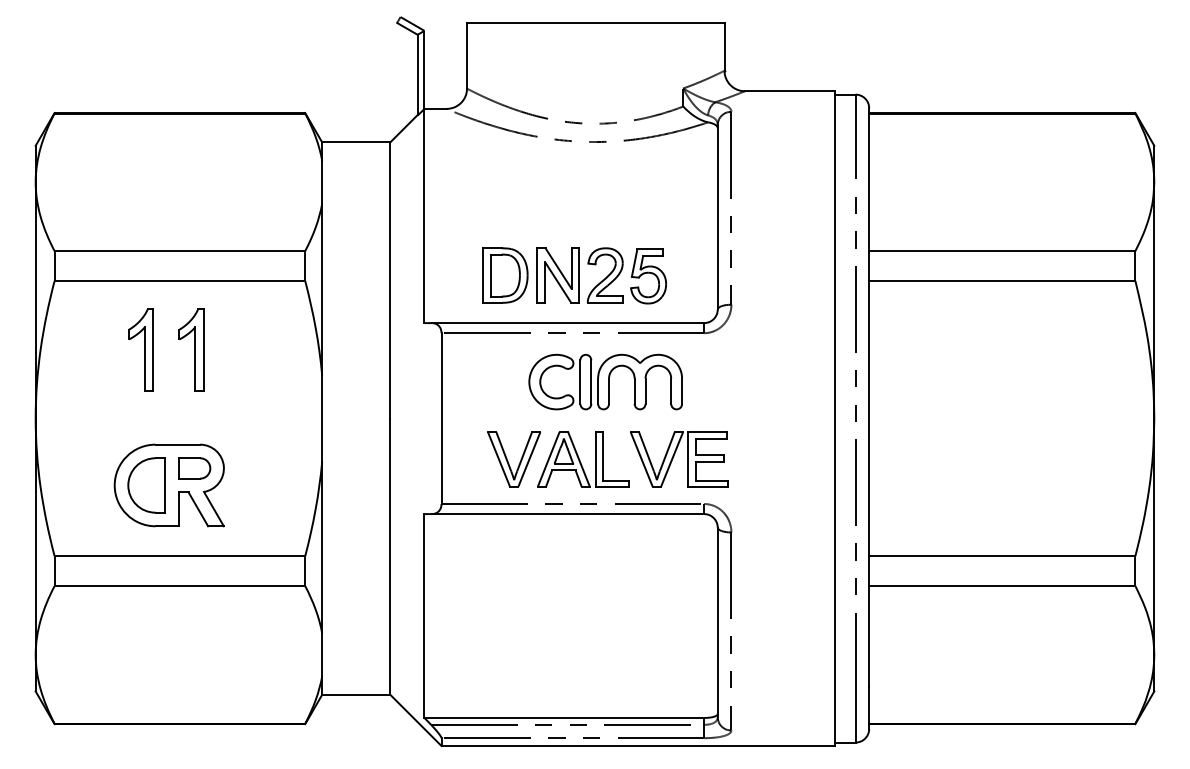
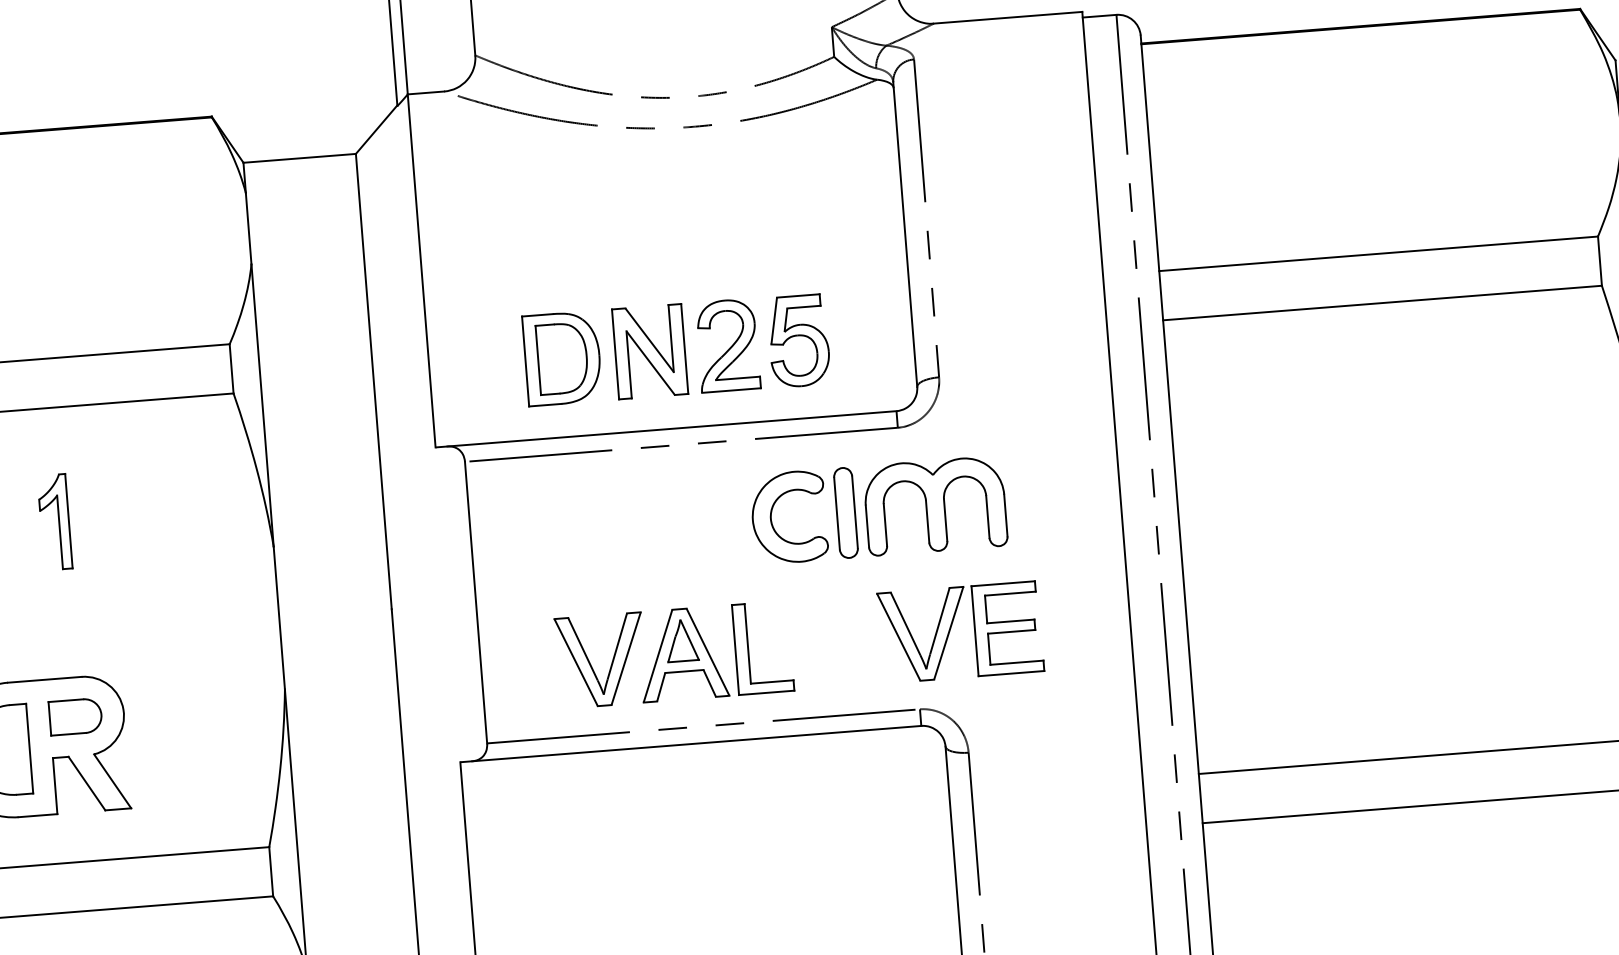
part: (191, 349) -> (54, 521), size x0.7
part: (605, 381) -> (878, 509), moved
part: (679, 459) -> (960, 632), moved

